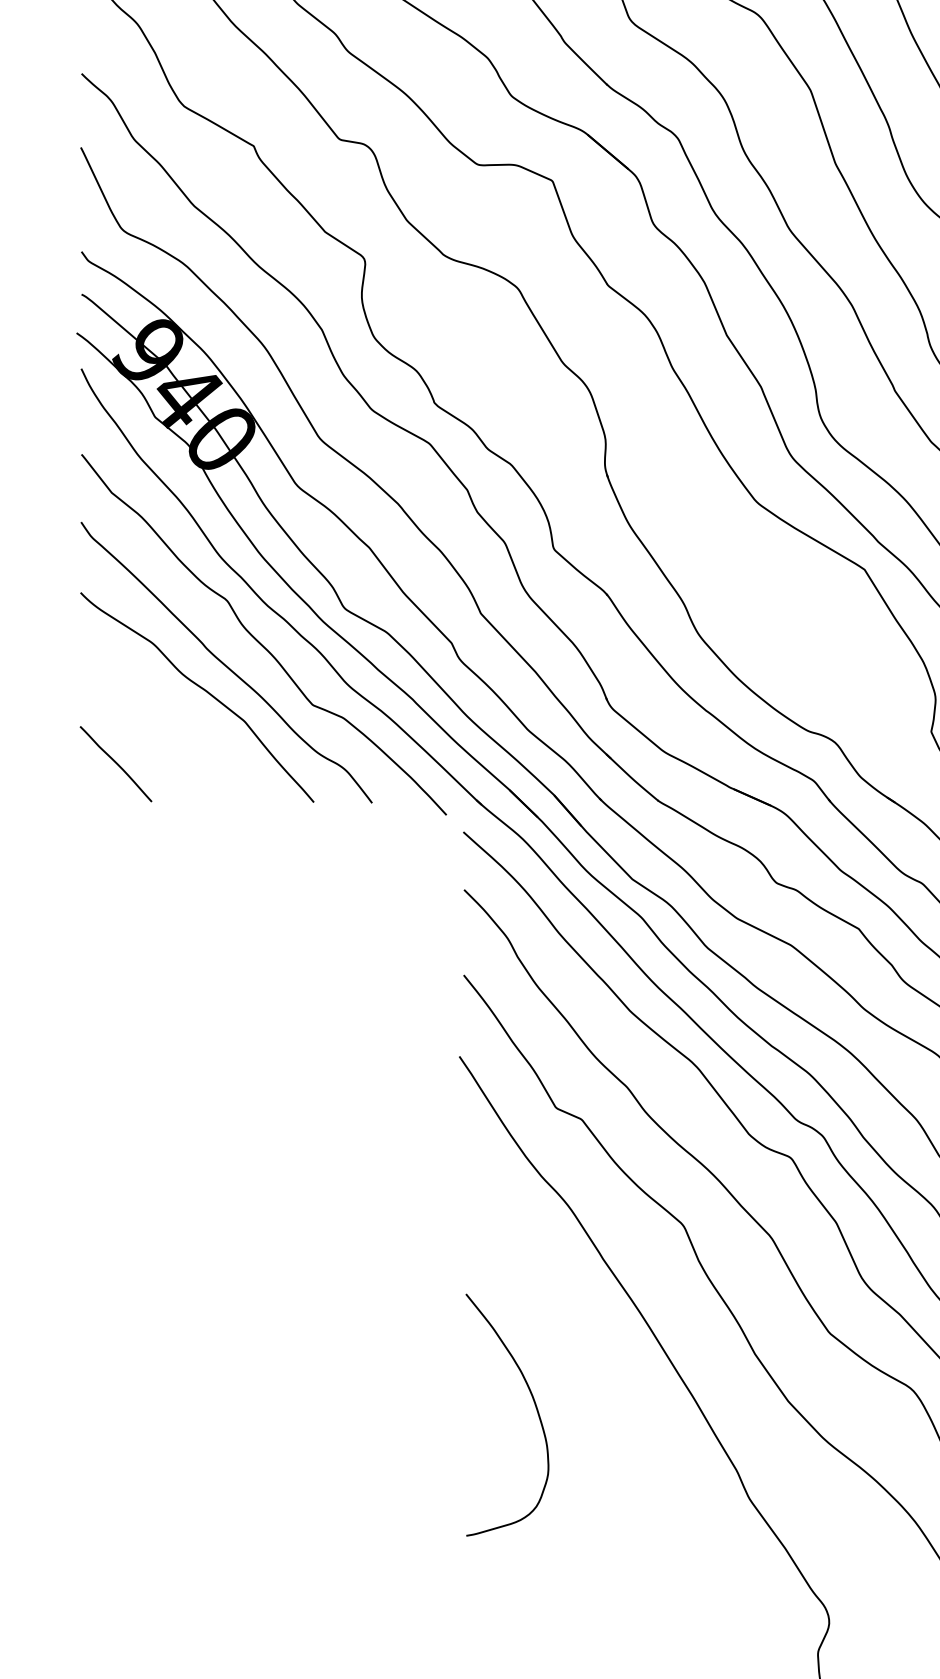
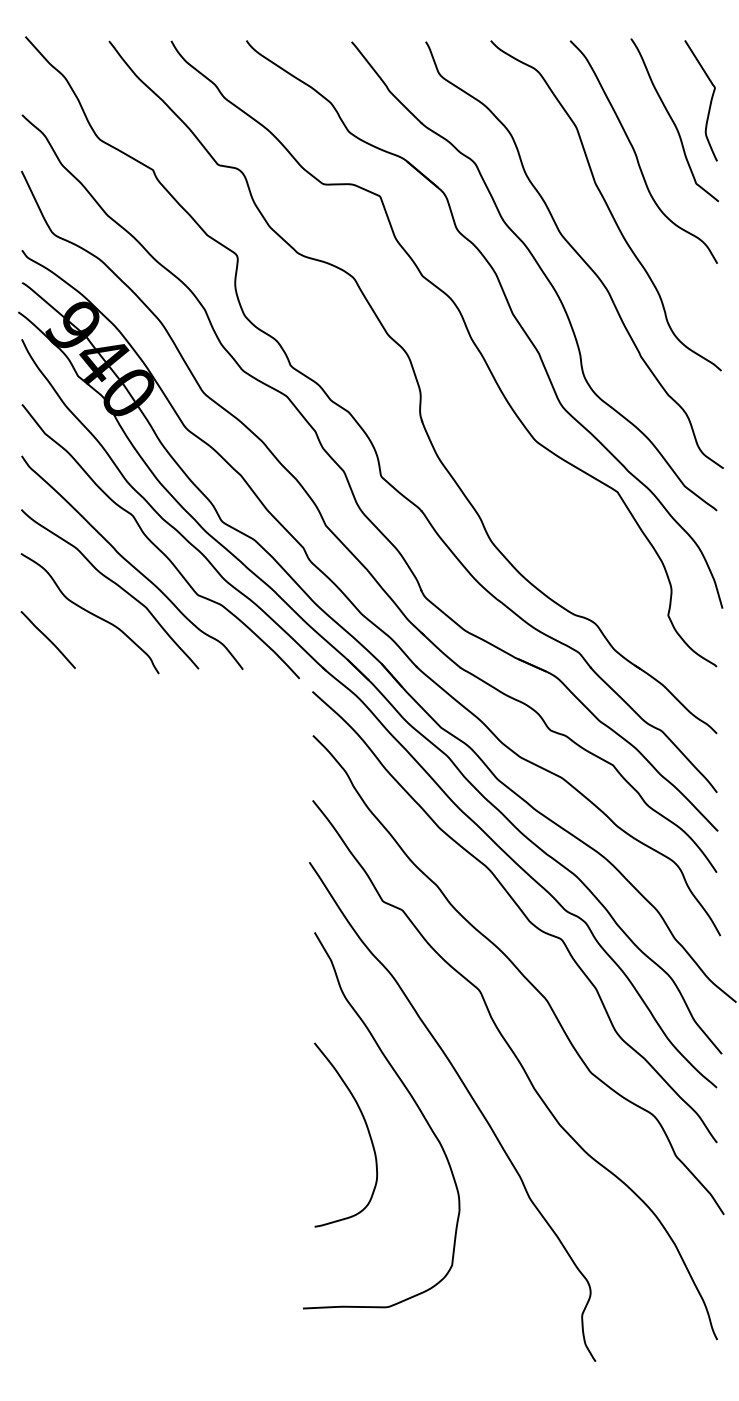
curve: (170, 729) -> (89, 613), added
curve: (596, 1371) -> (413, 1101), added

